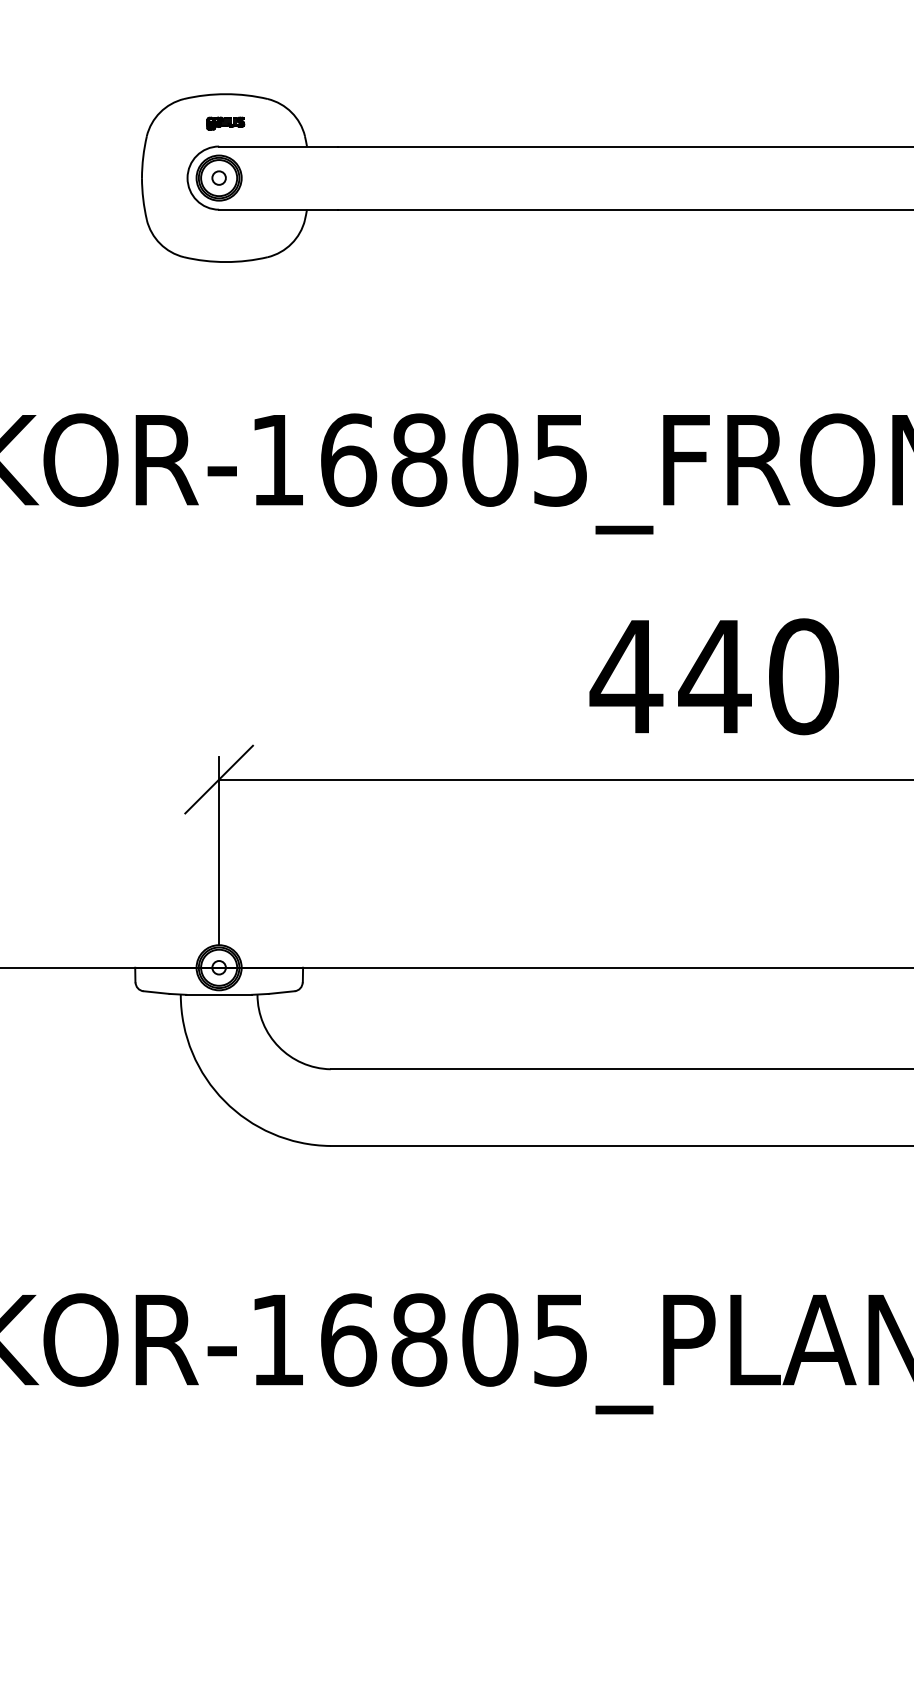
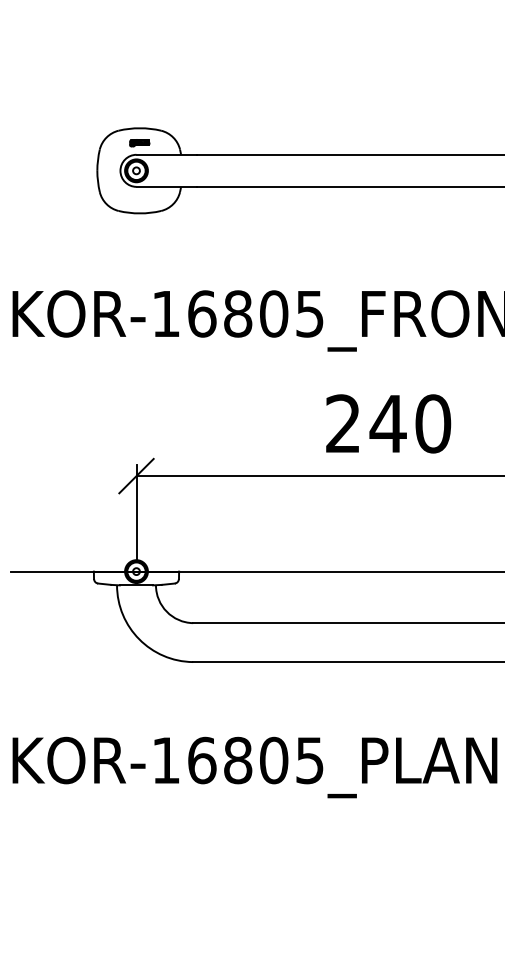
text: (625, 675) -> (342, 423), 440 -> 240

